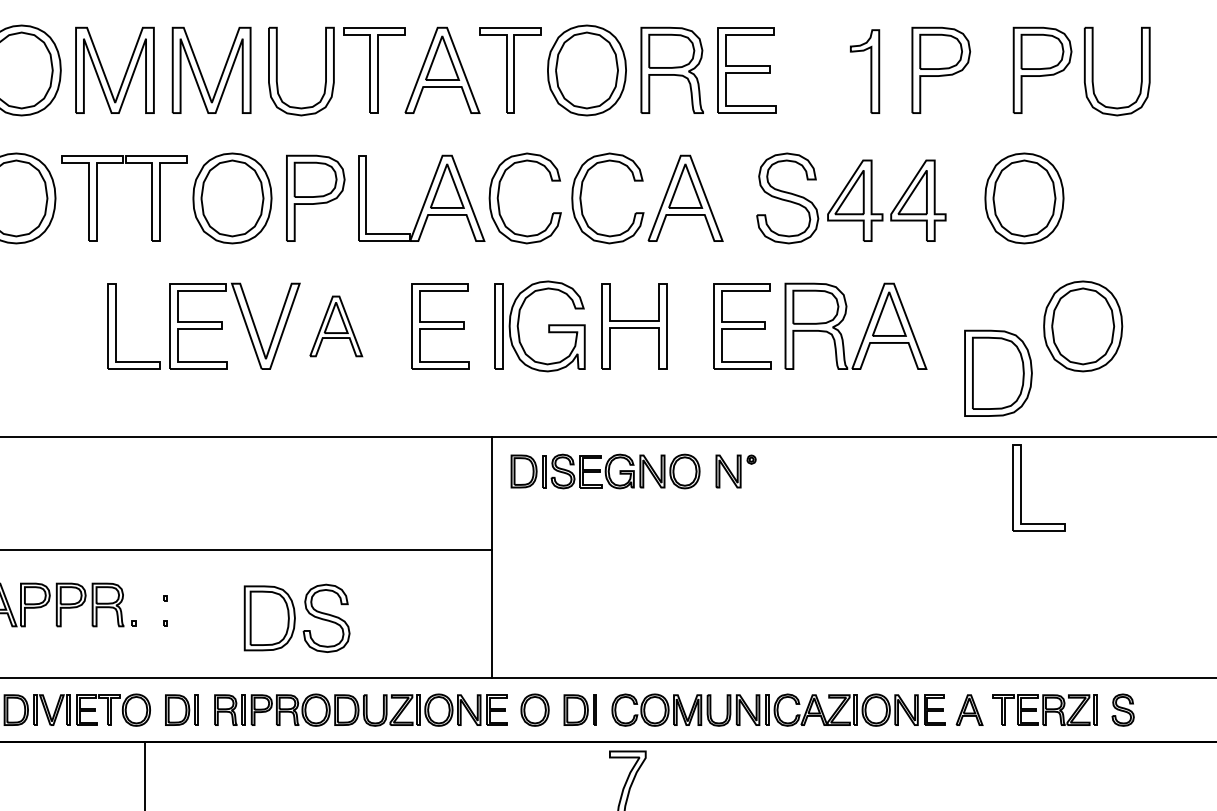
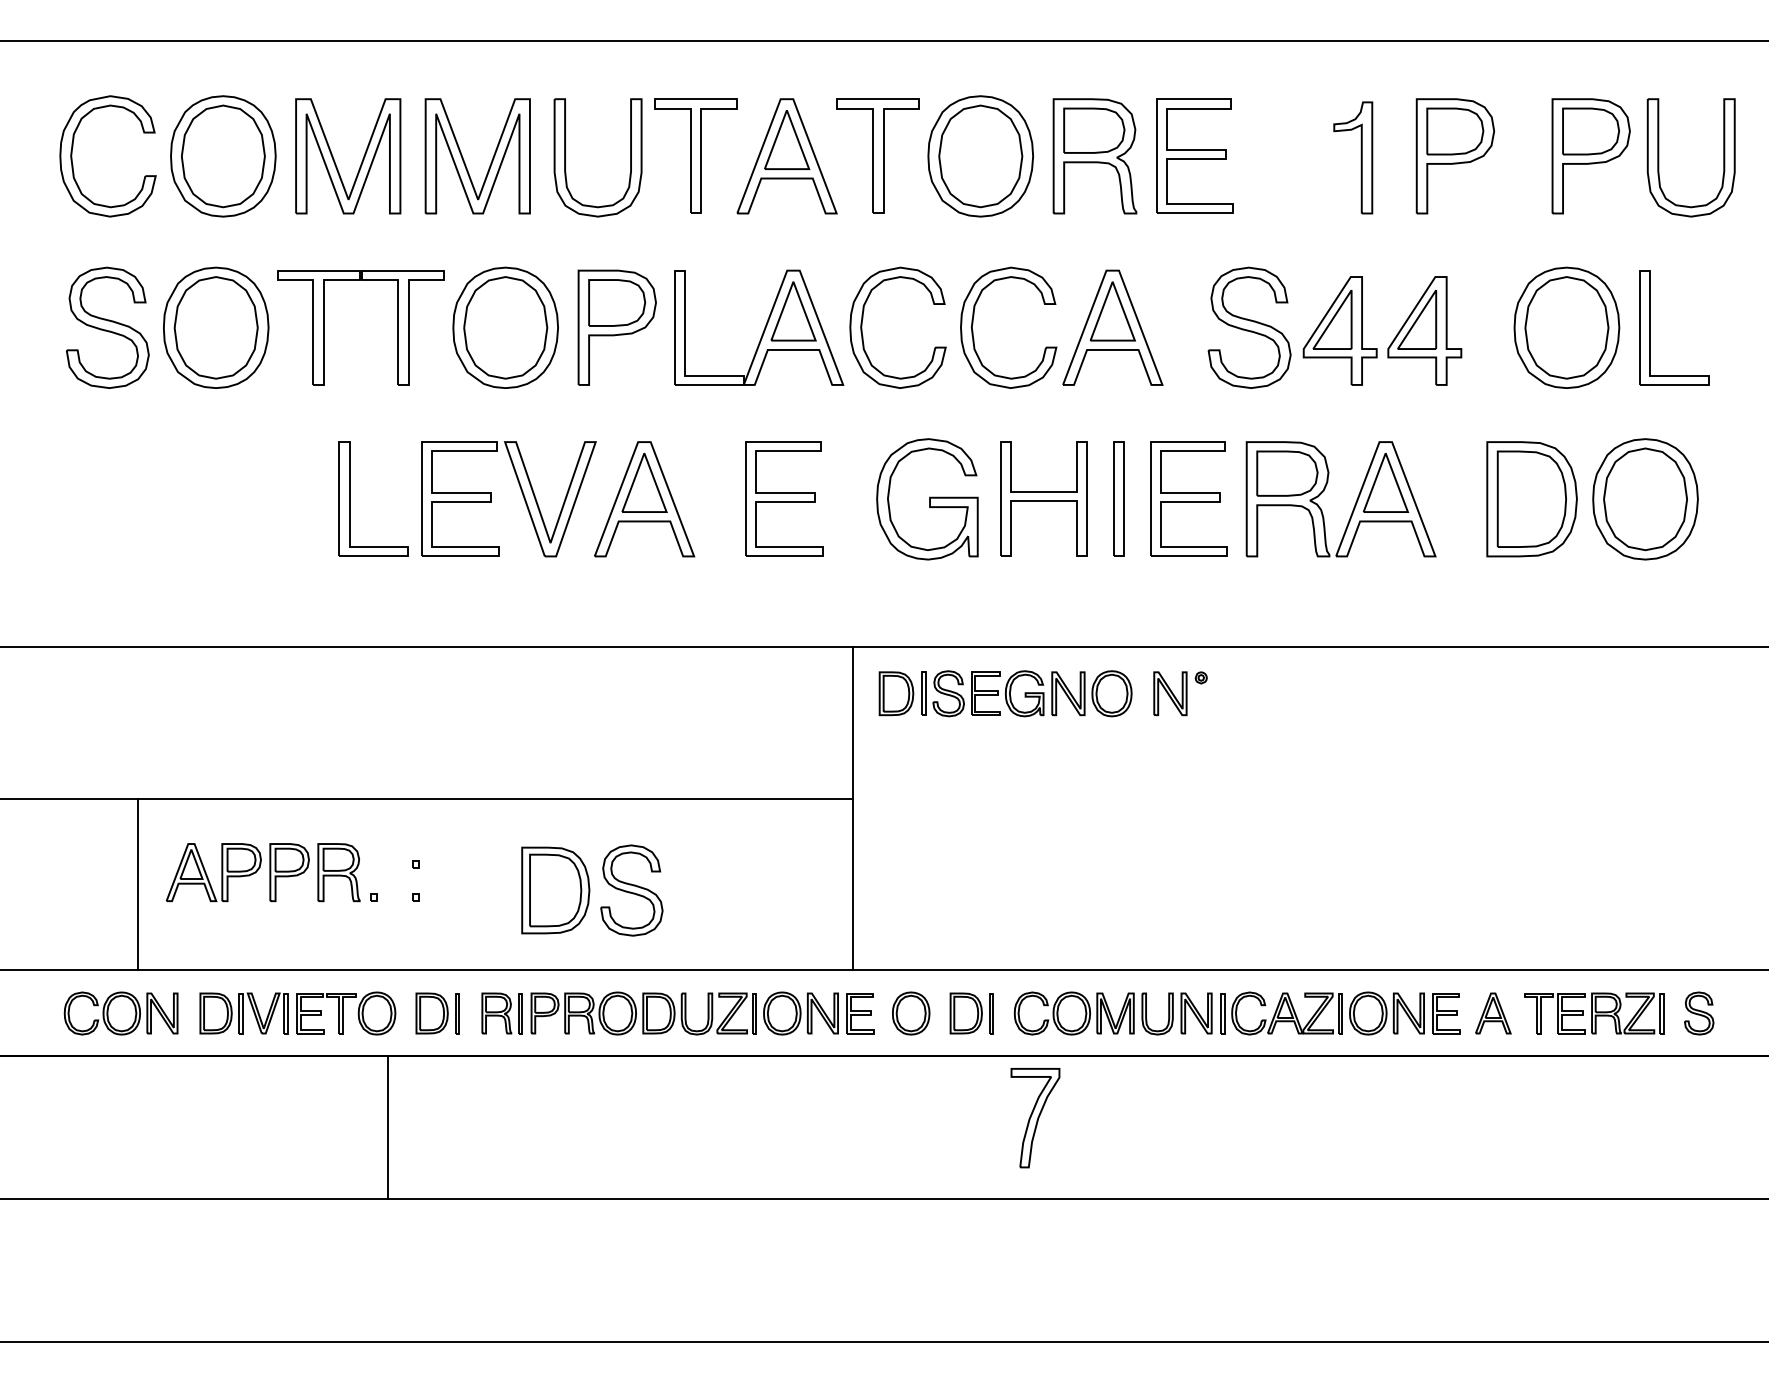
part: (498, 325) -> (1118, 498), moved
part: (336, 326) -> (644, 499), size x1.43
part: (998, 373) -> (1531, 499), moved
part: (1021, 487) -> (1650, 327), moved

